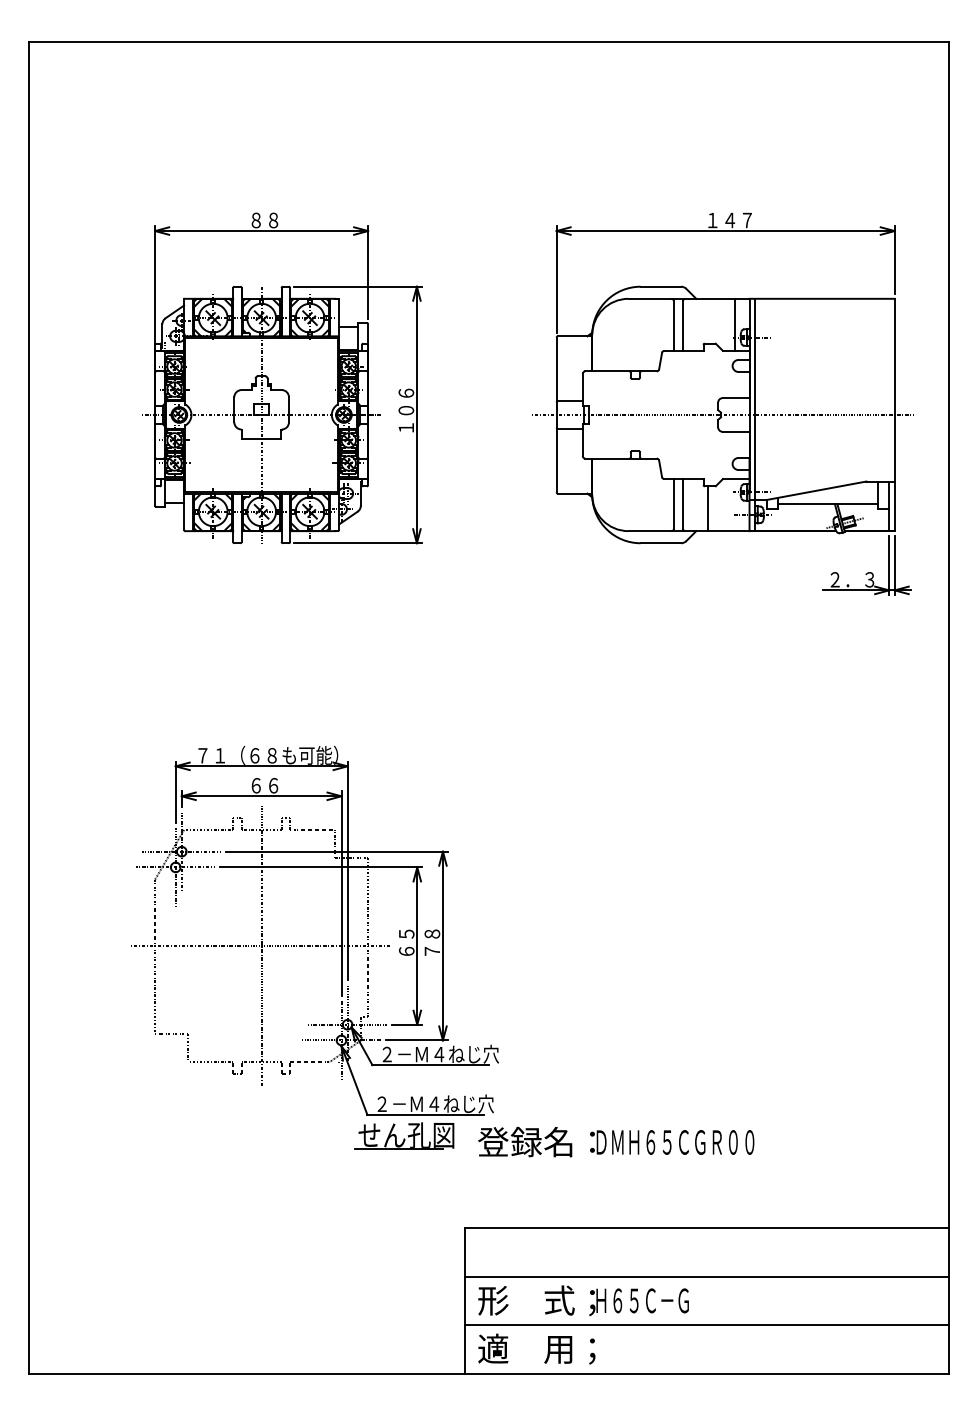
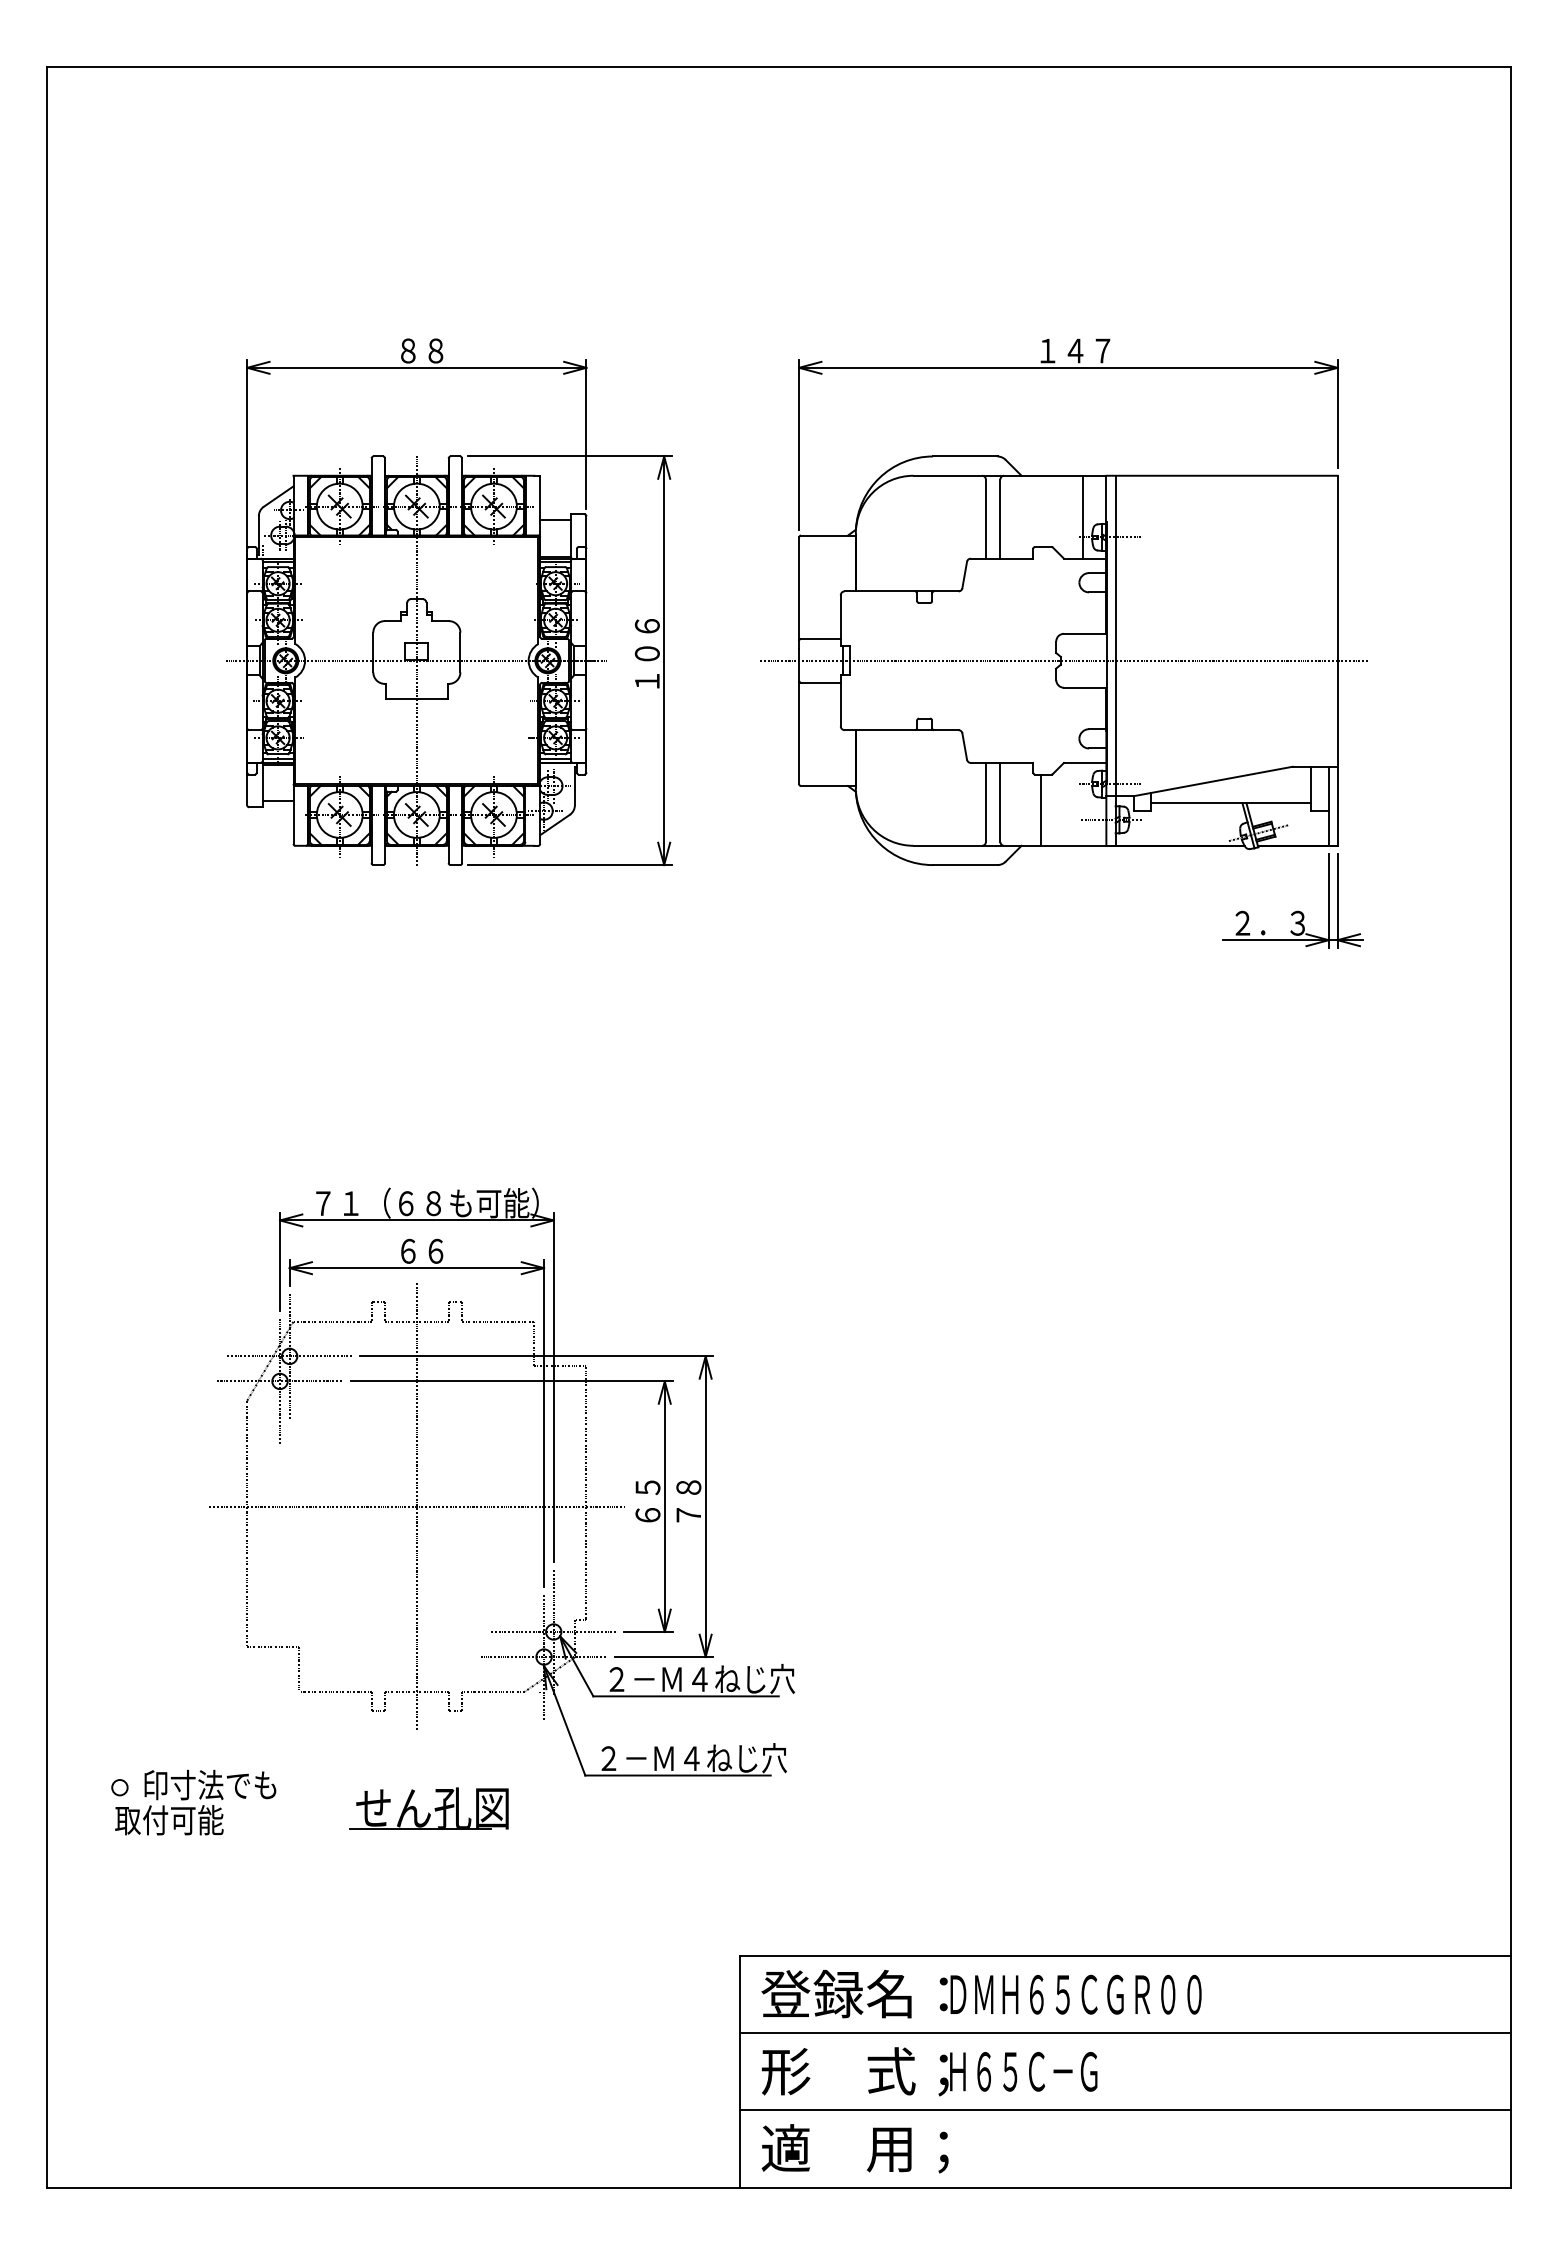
part: (722, 403) -> (1063, 642), moved
part: (121, 1131) -> (193, 1802), added
part: (404, 1135) -> (429, 1808), moved
text: (616, 1142) -> (982, 1994), moved

